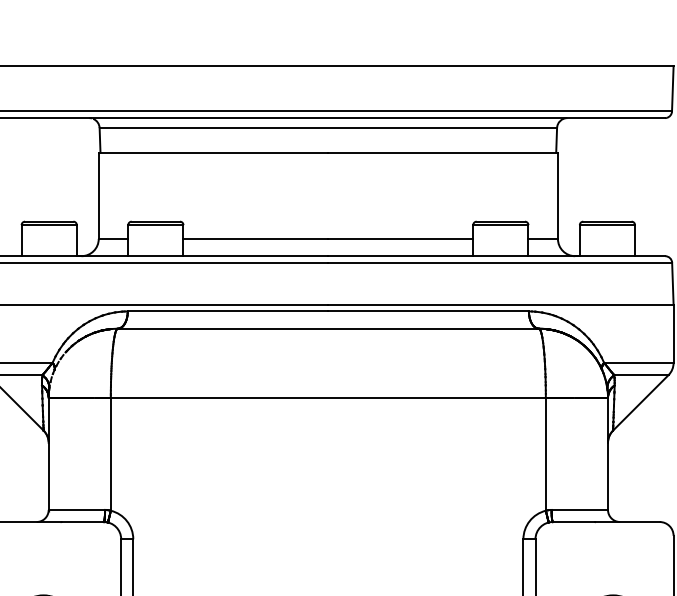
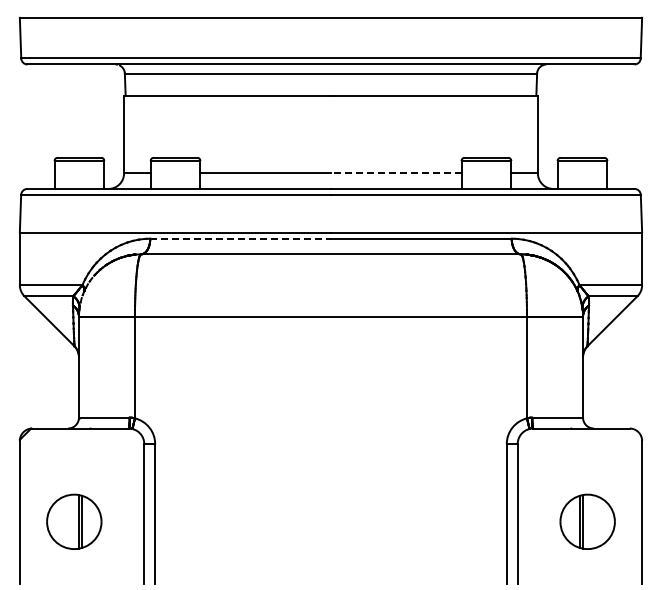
line: (399, 239) -> (395, 173), solid -> dashed
line: (229, 311) -> (241, 238), solid -> dashed

